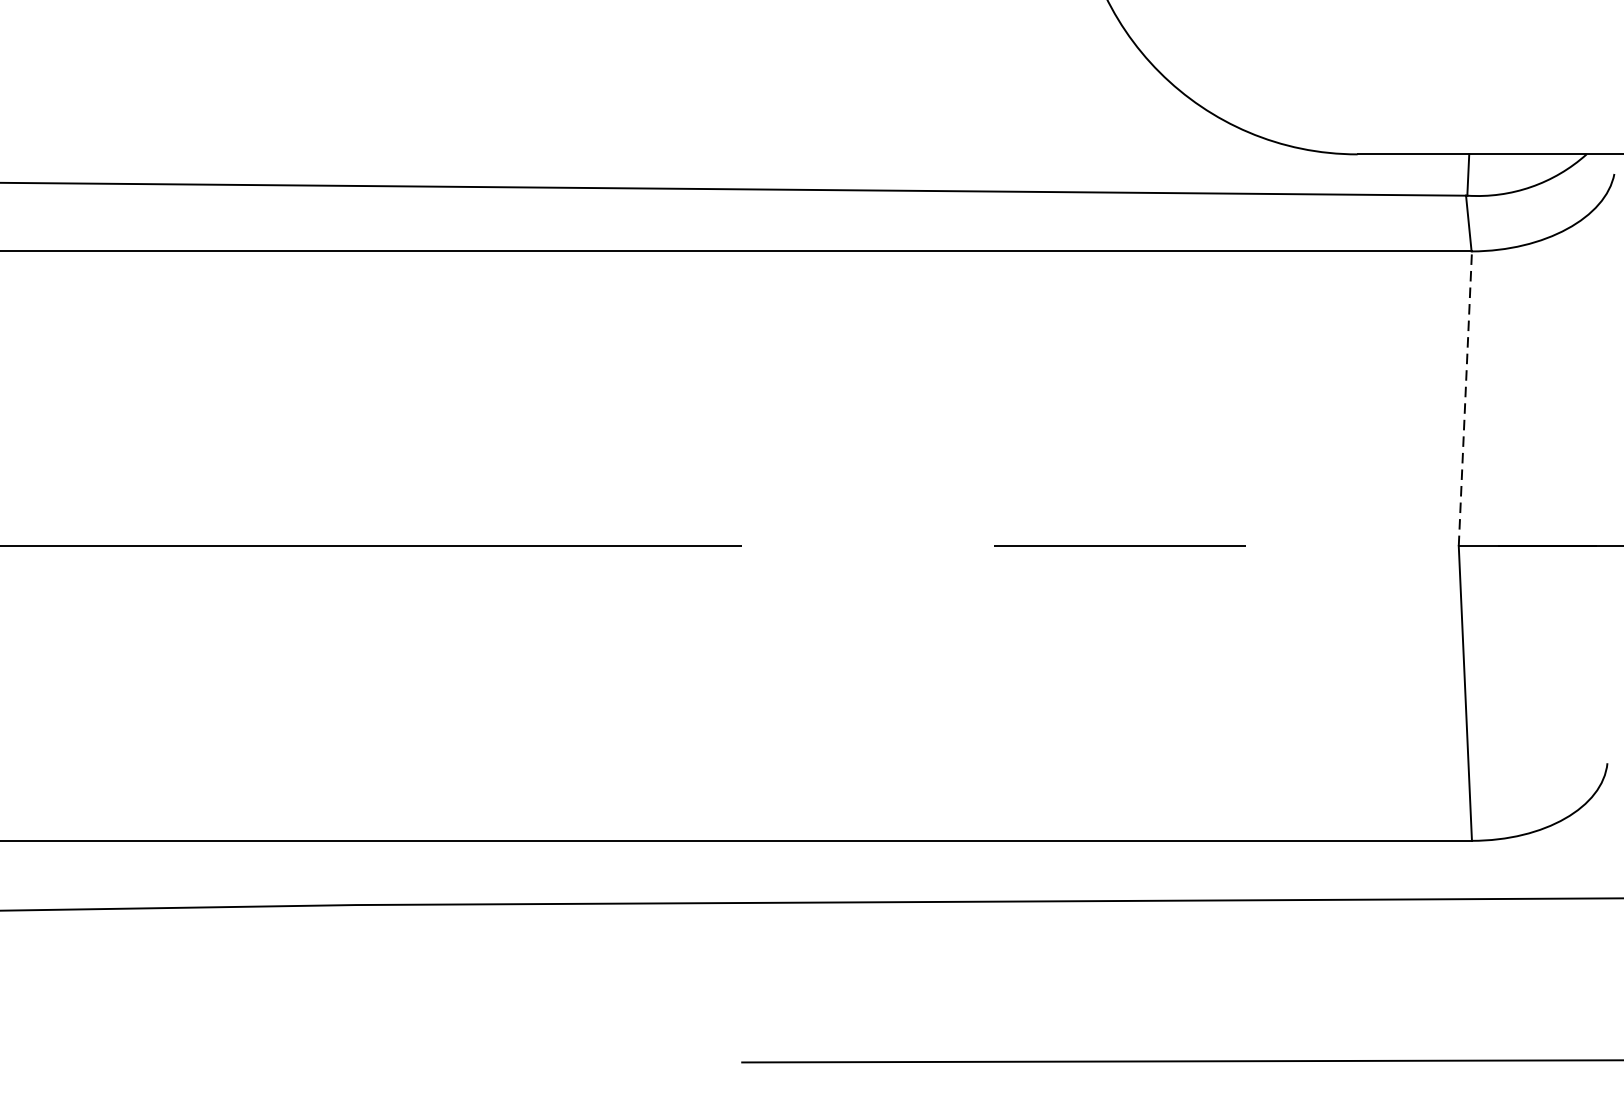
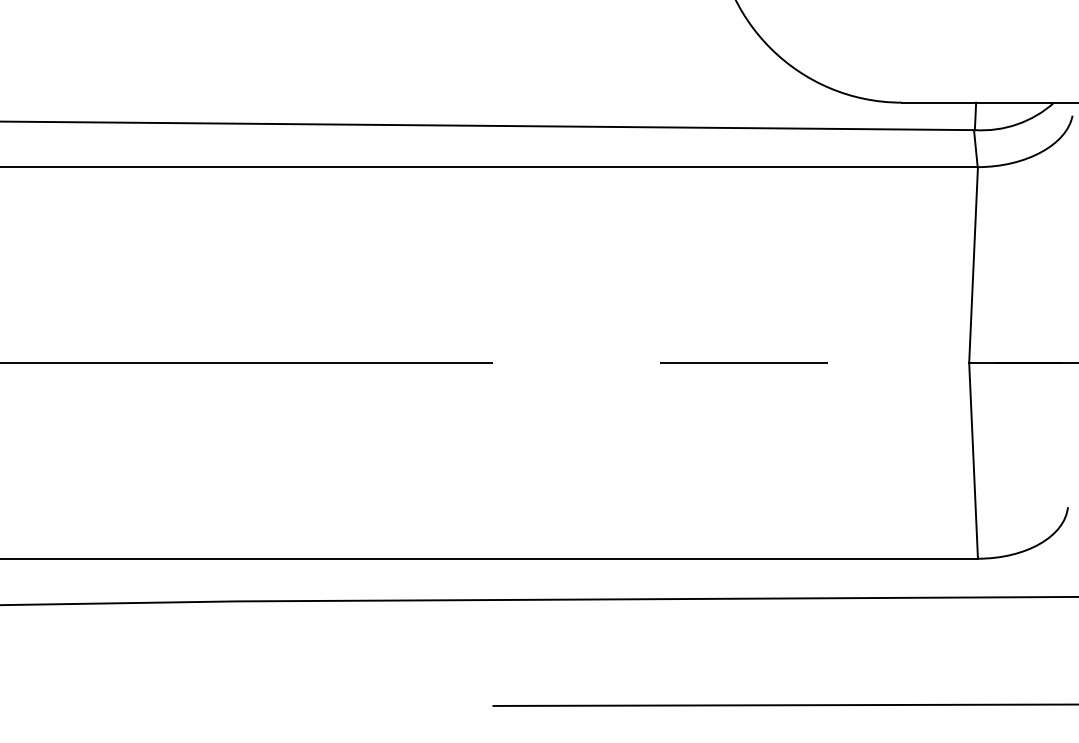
line: (1465, 399) -> (973, 265), dashed -> solid

